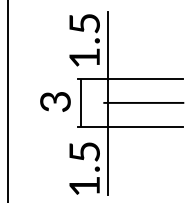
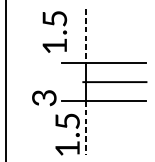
text: (84, 40) -> (54, 32), moved
line: (107, 45) -> (85, 36), solid -> dashed
text: (55, 101) -> (44, 97), moved
line: (81, 102) -> (65, 81), removed
line: (107, 160) -> (85, 128), solid -> dashed

